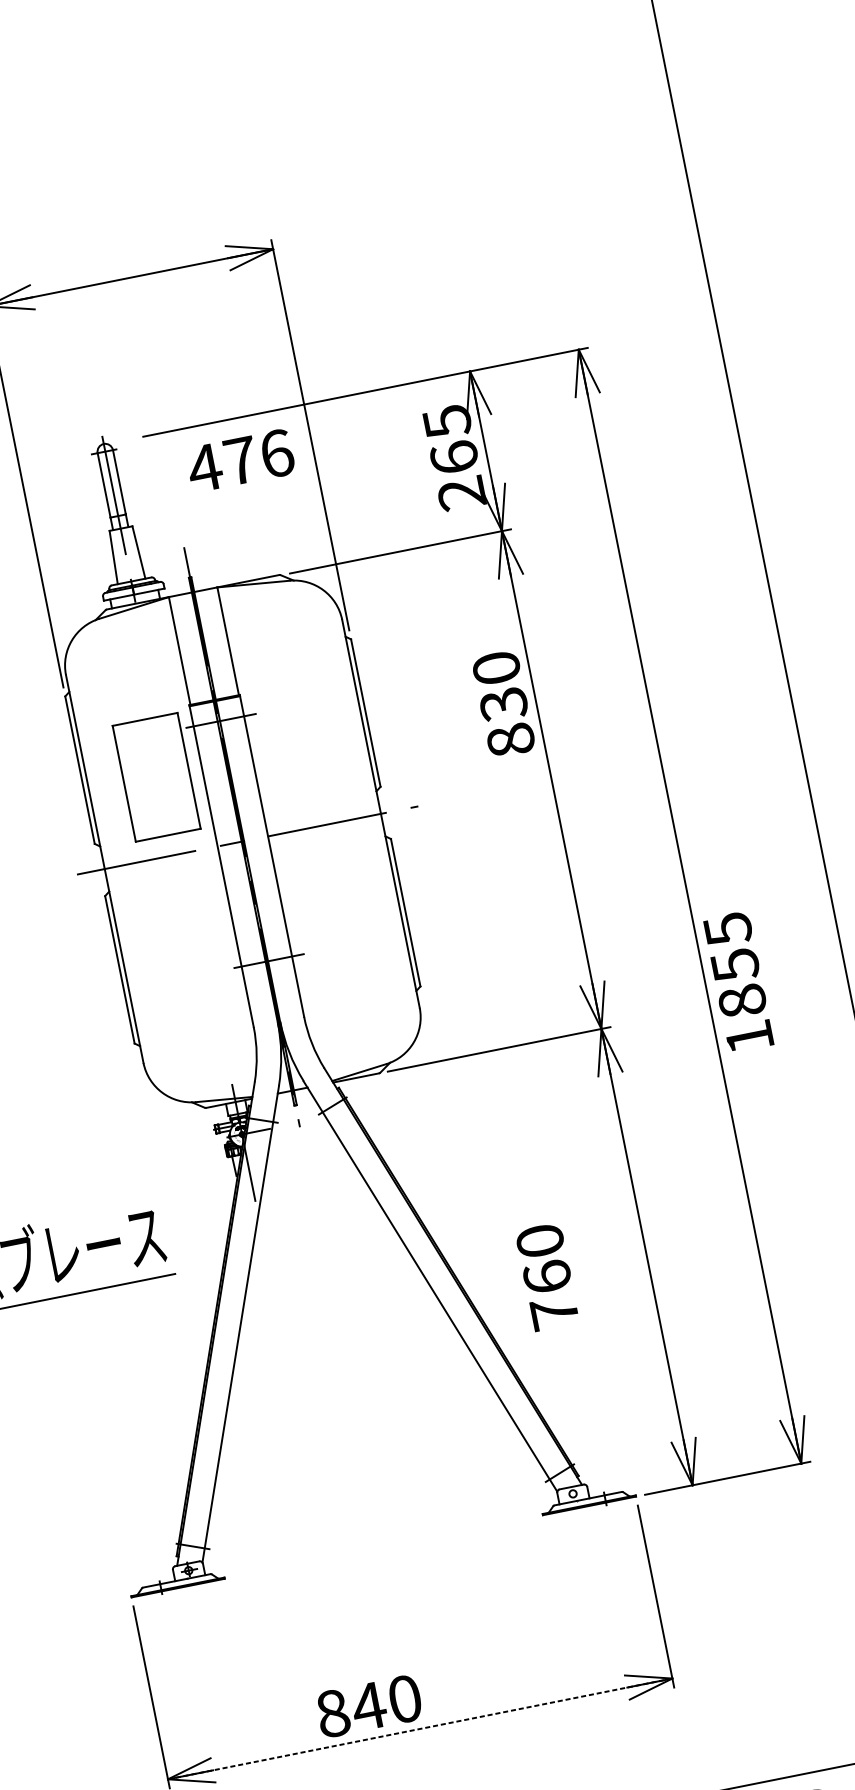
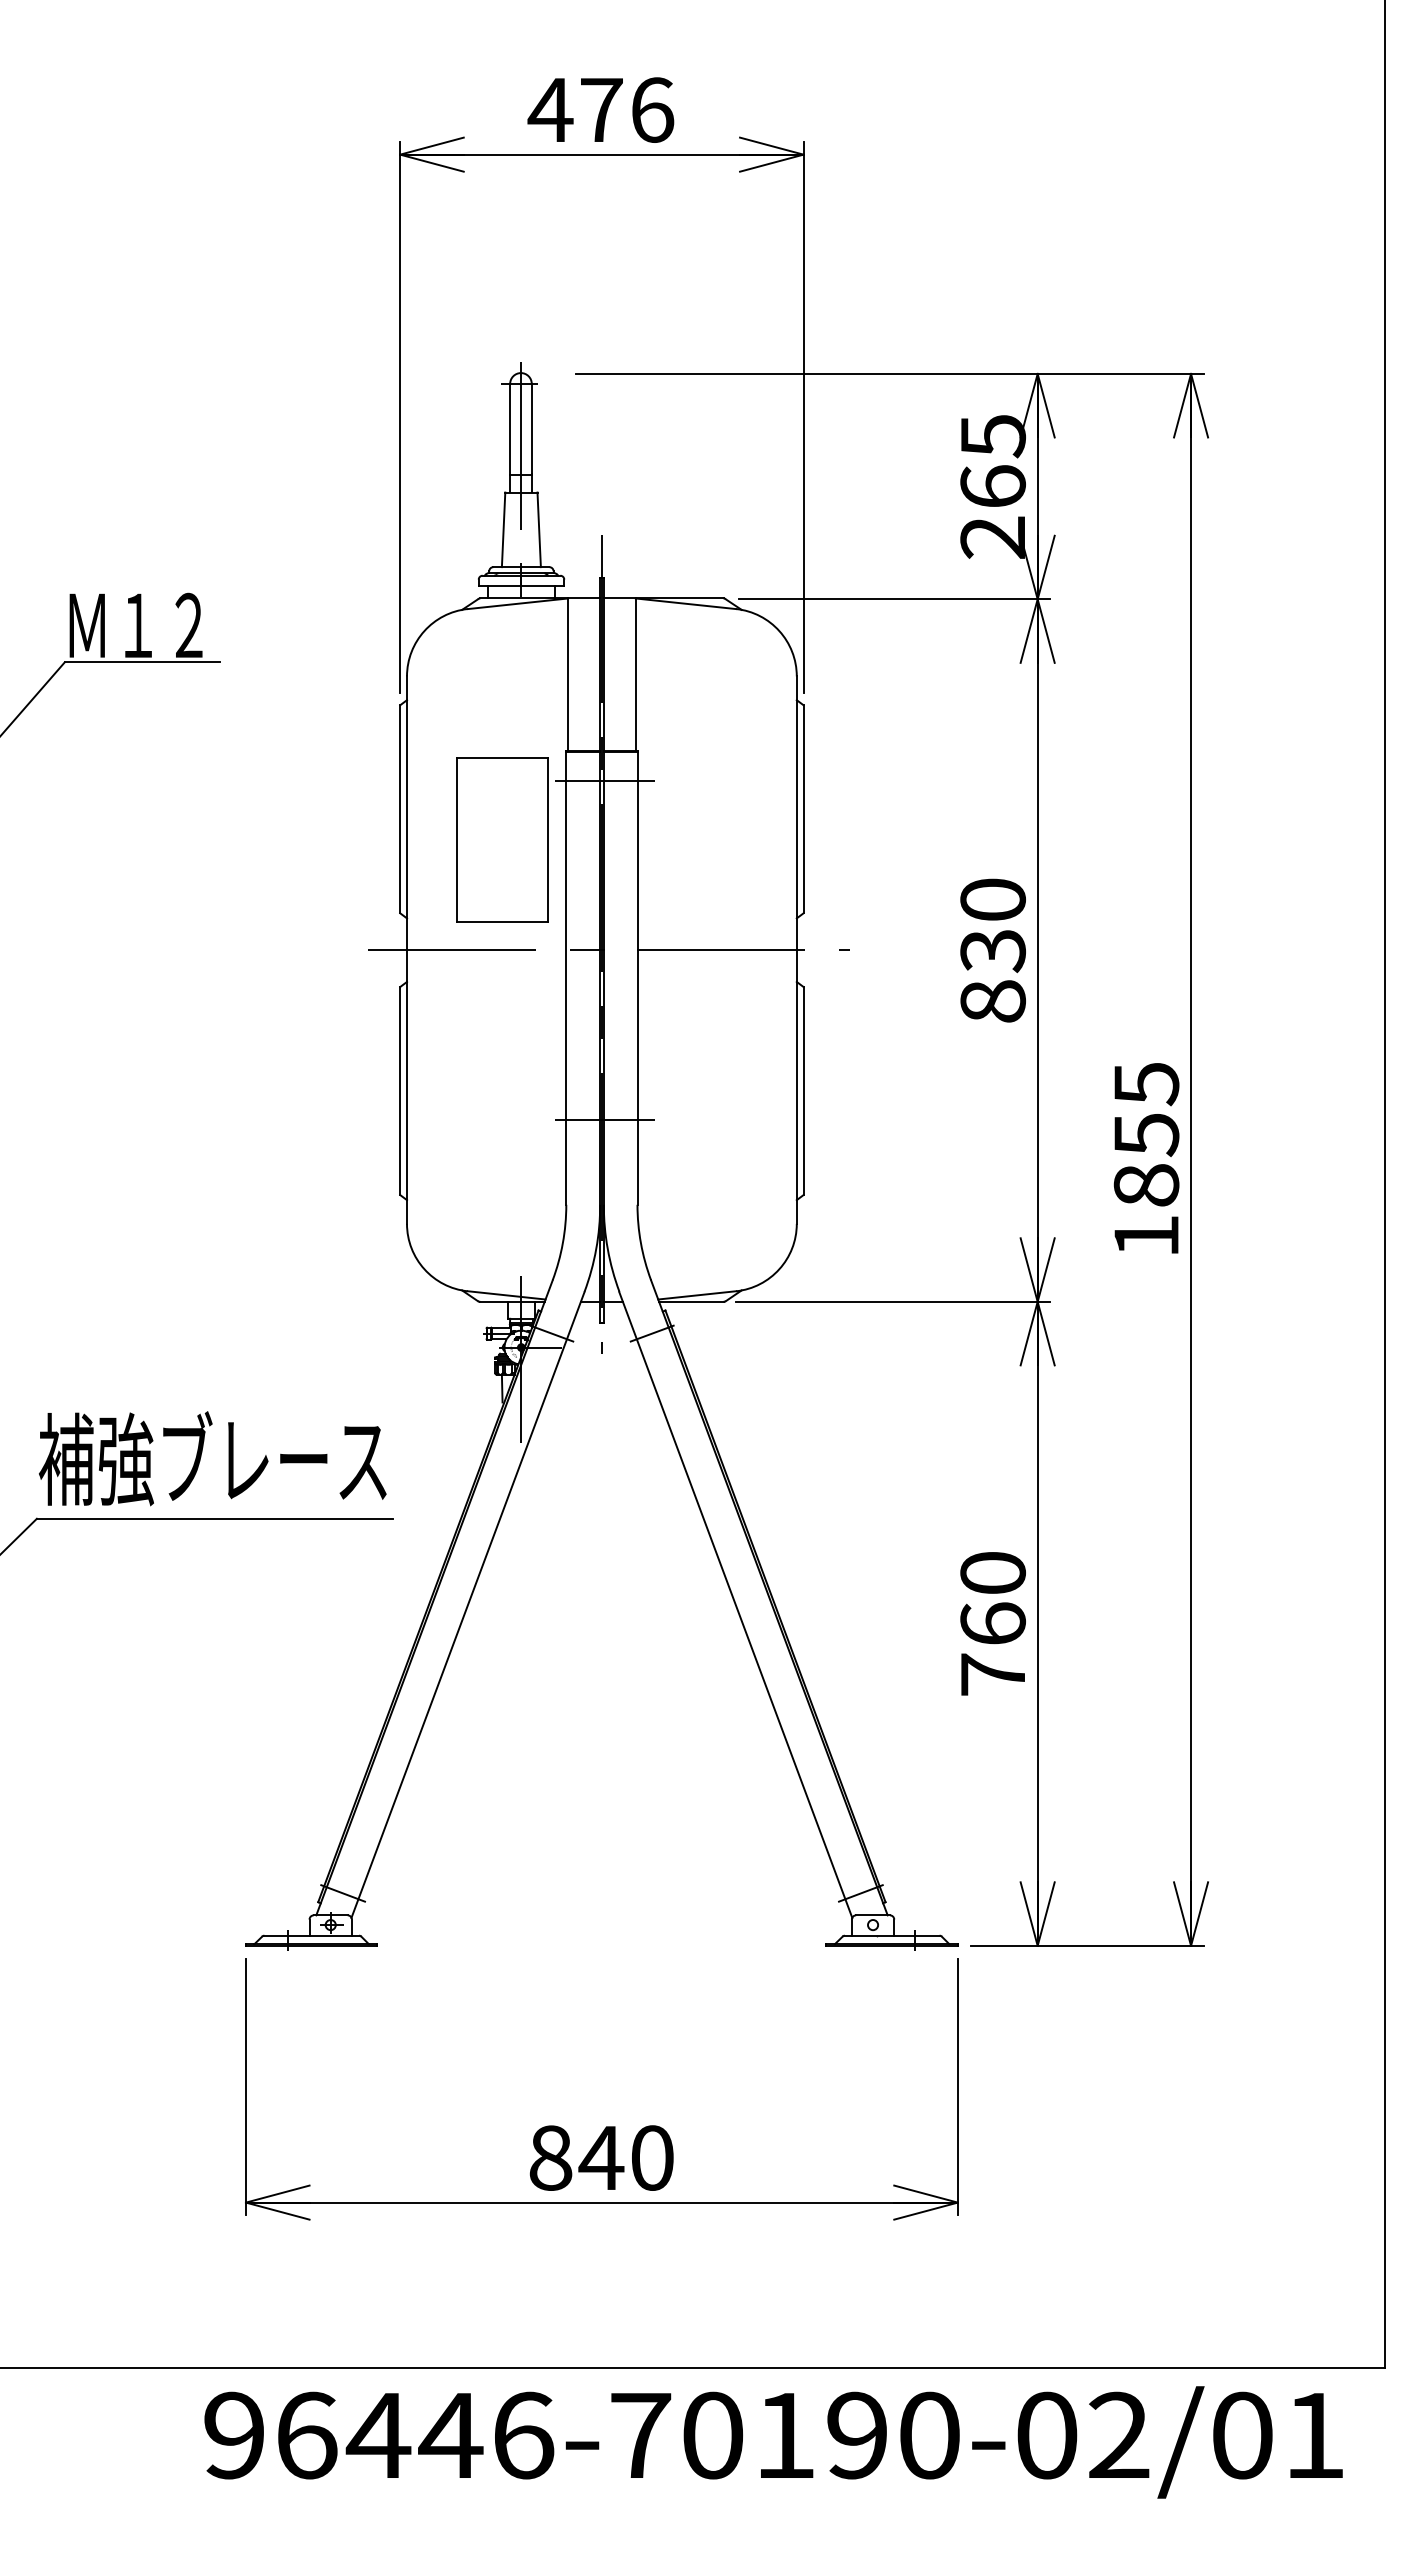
text: (240, 460) -> (600, 109), moved
text: (503, 704) -> (992, 950), moved
text: (738, 982) -> (1146, 1158), moved
text: (546, 1276) -> (992, 1623), moved
text: (368, 1705) -> (601, 2157), moved
line: (419, 1728) -> (601, 2202), dashed -> solid

